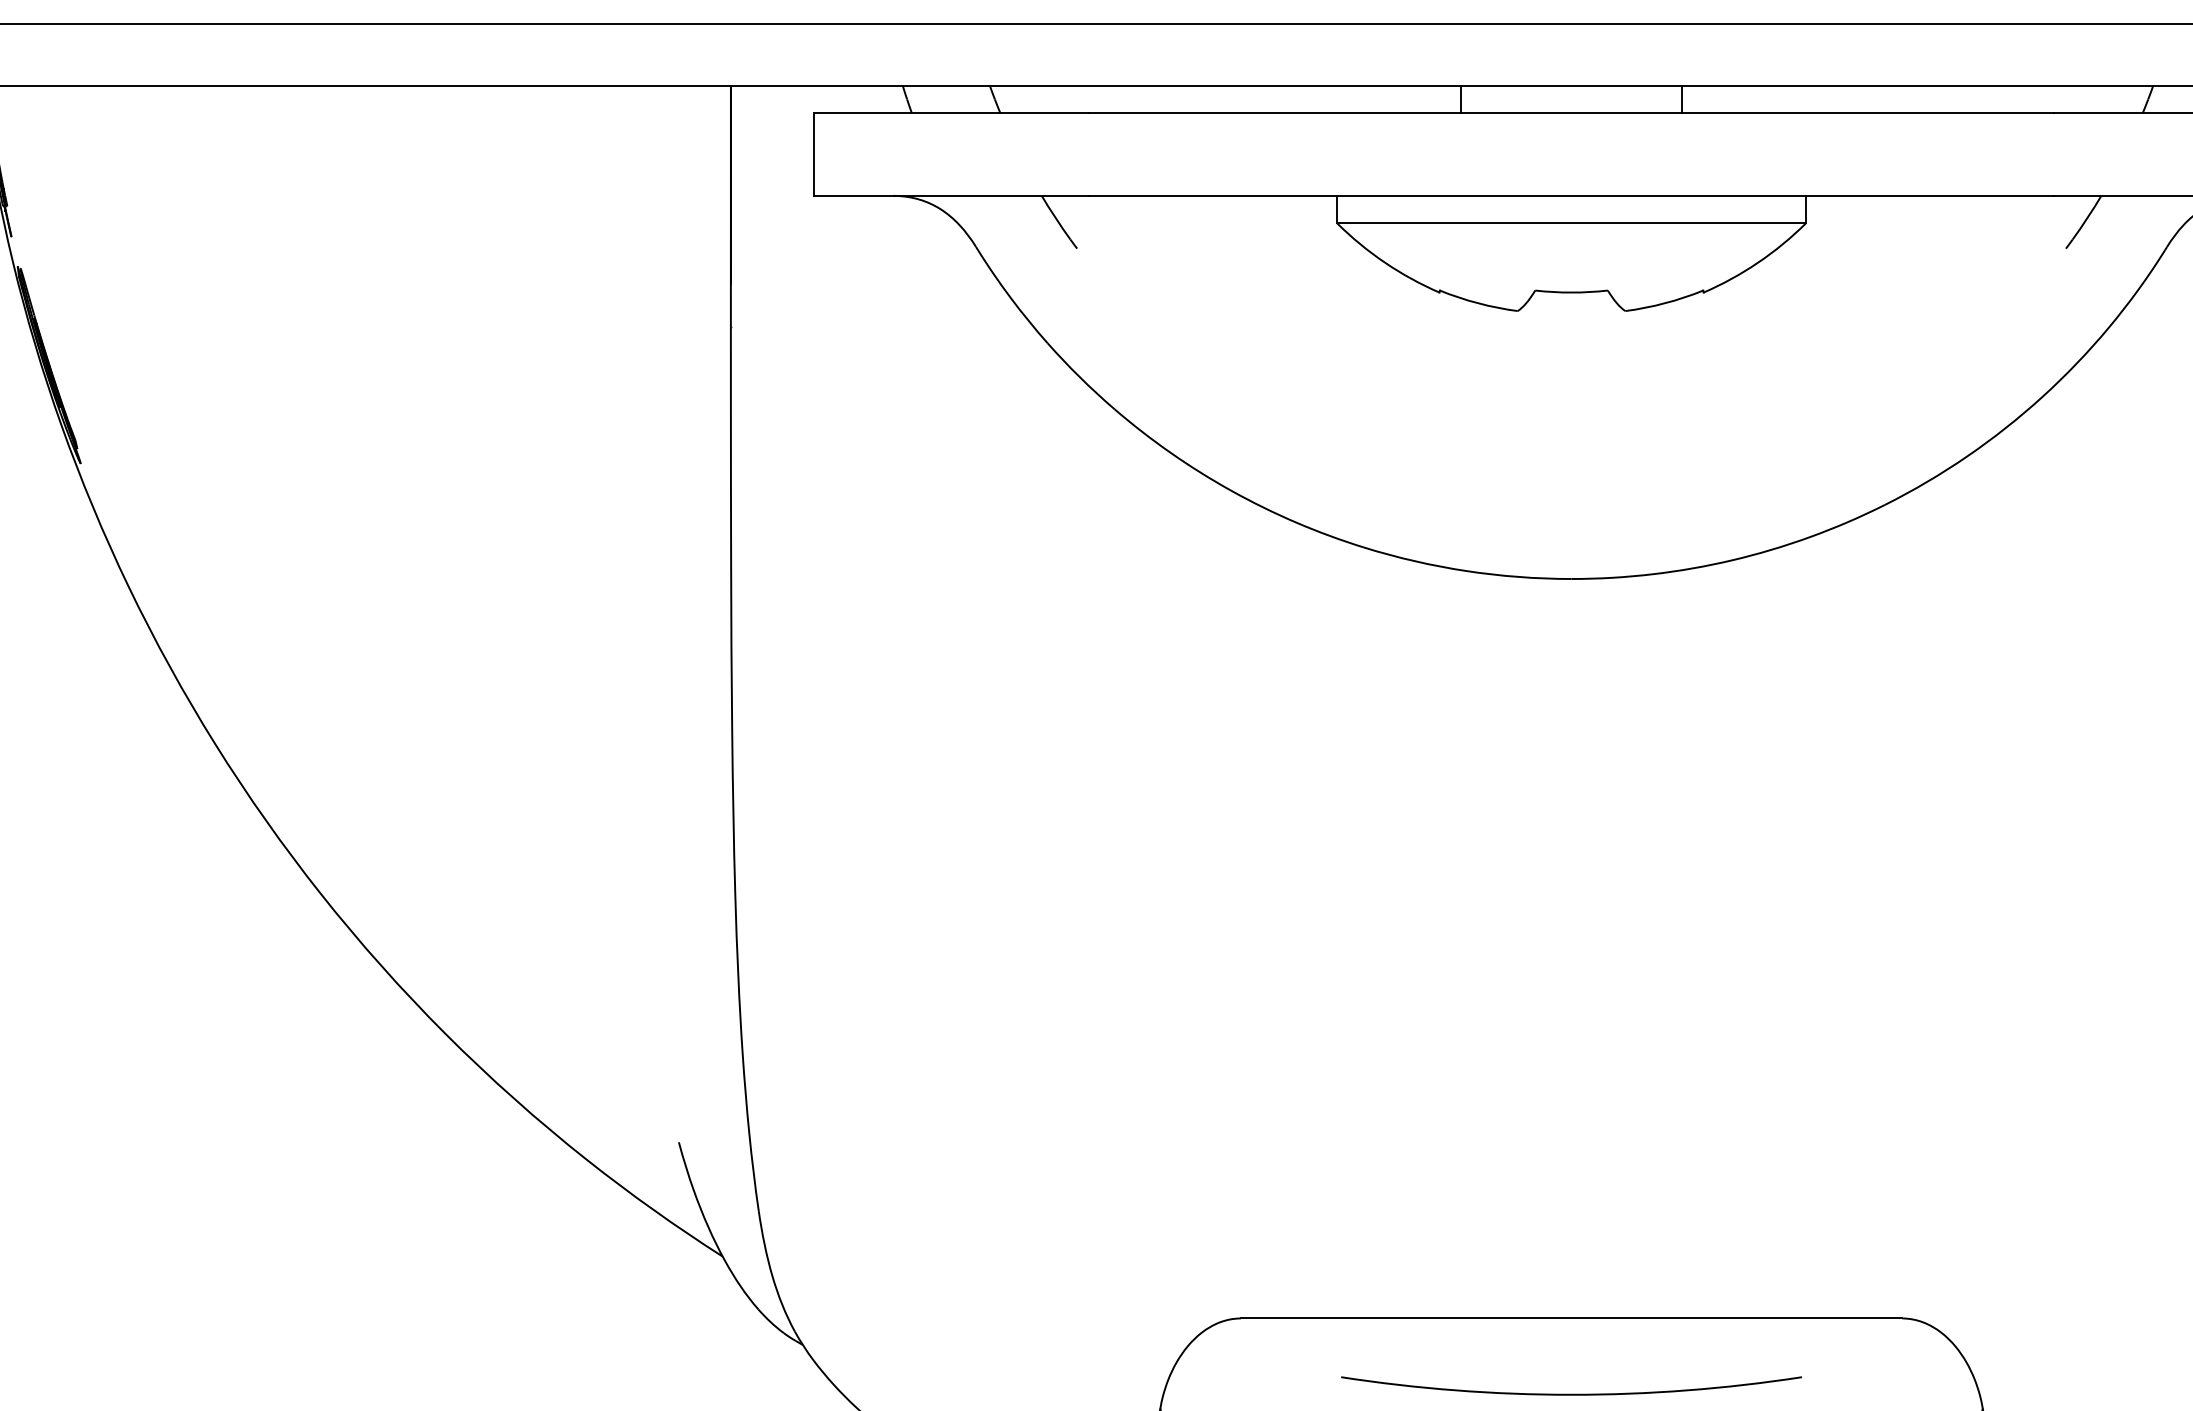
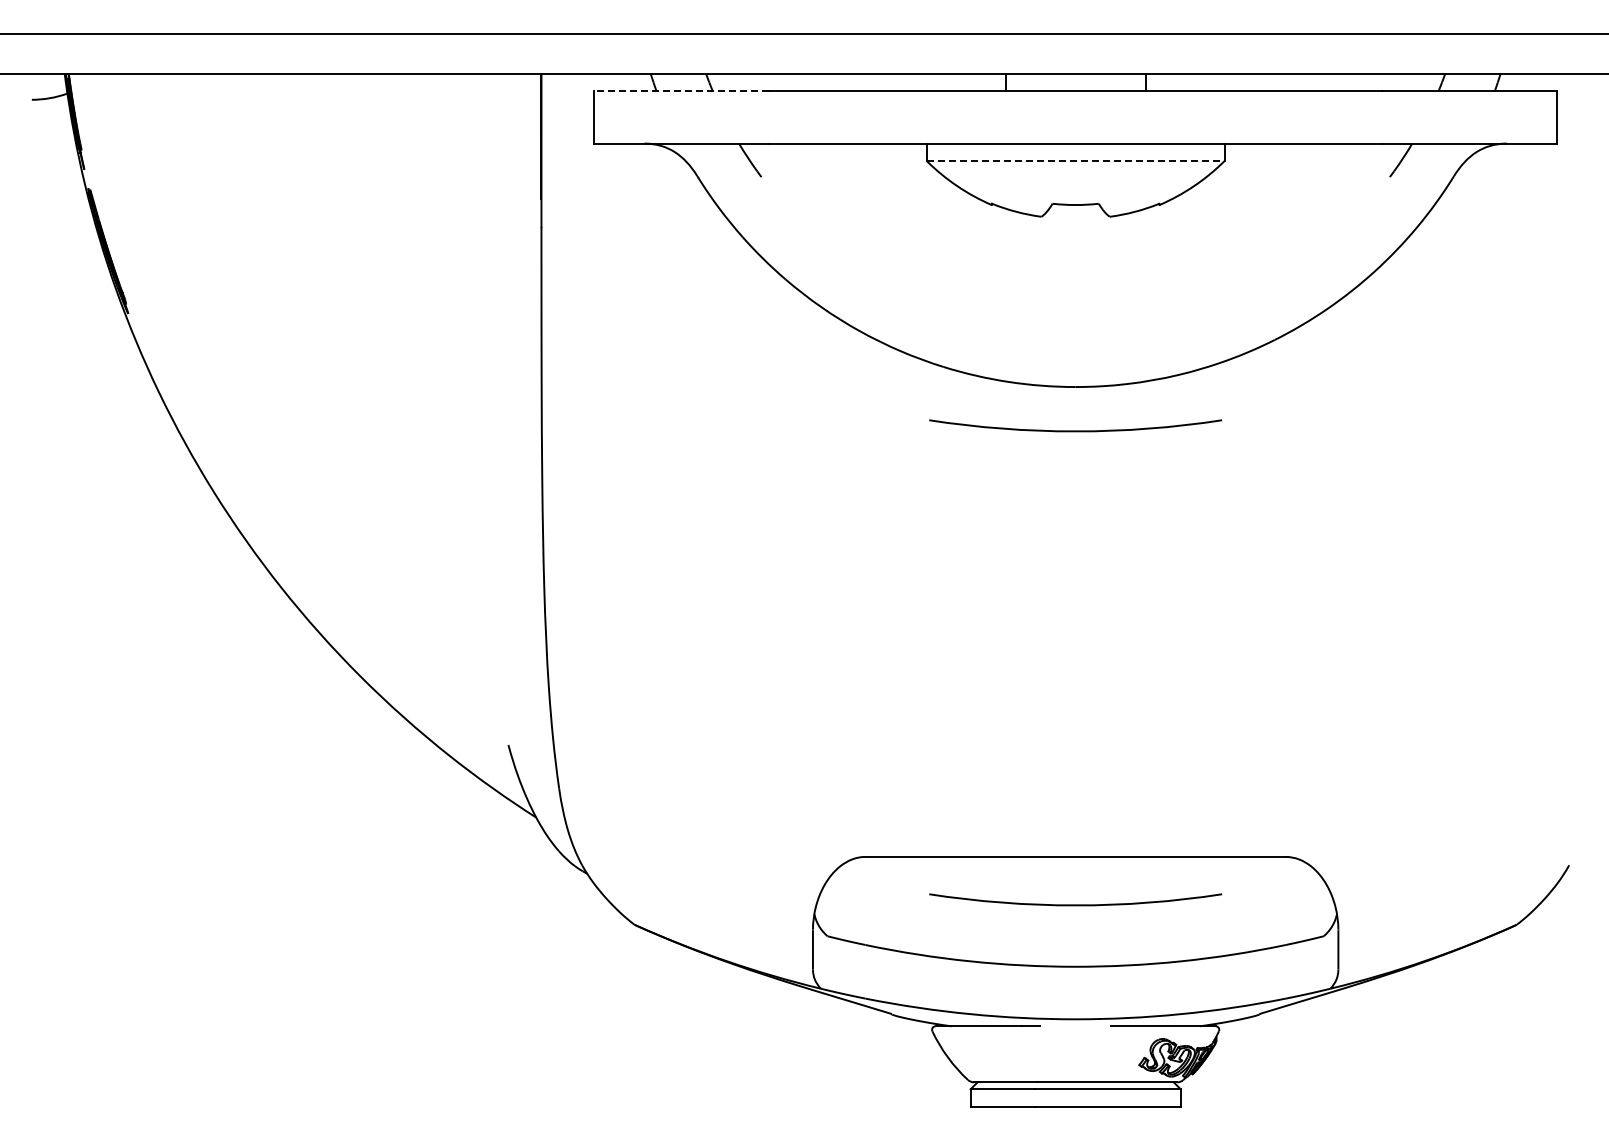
line: (951, 113) -> (681, 91), solid -> dashed
line: (1571, 224) -> (1075, 161), solid -> dashed
arc: (1571, 647) -> (1075, 430), added

